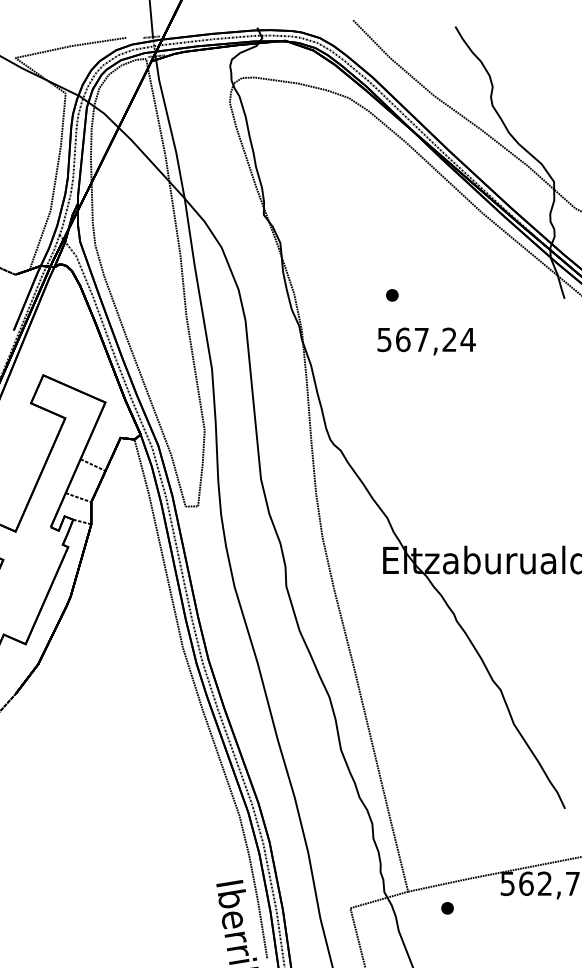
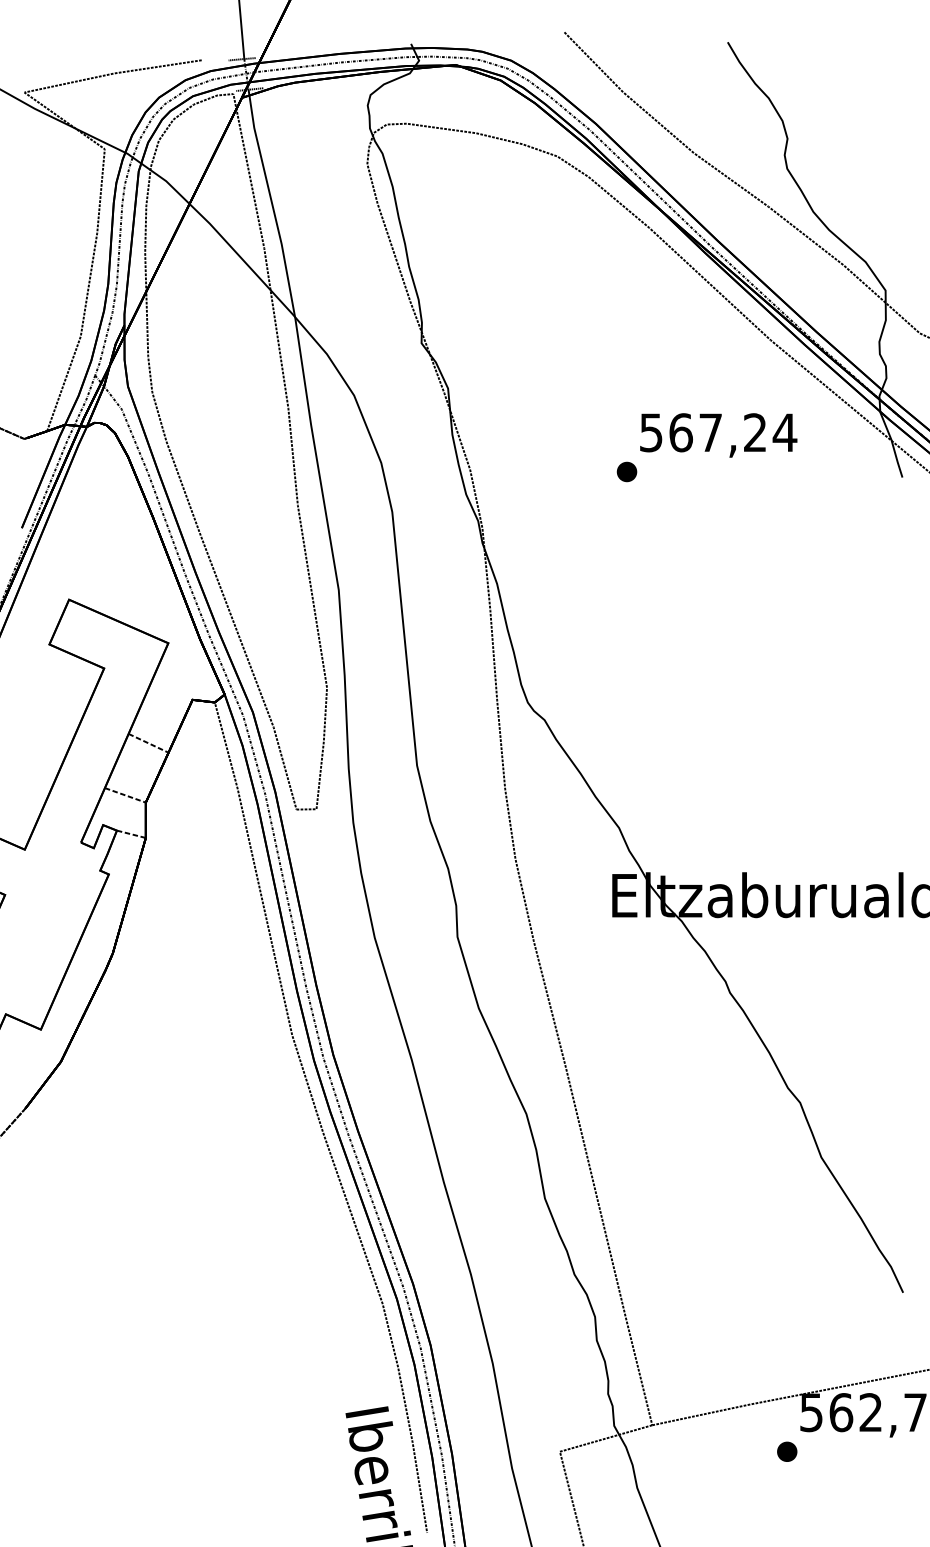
text: (426, 341) -> (718, 435), moved
part: (447, 908) -> (787, 1452), moved

